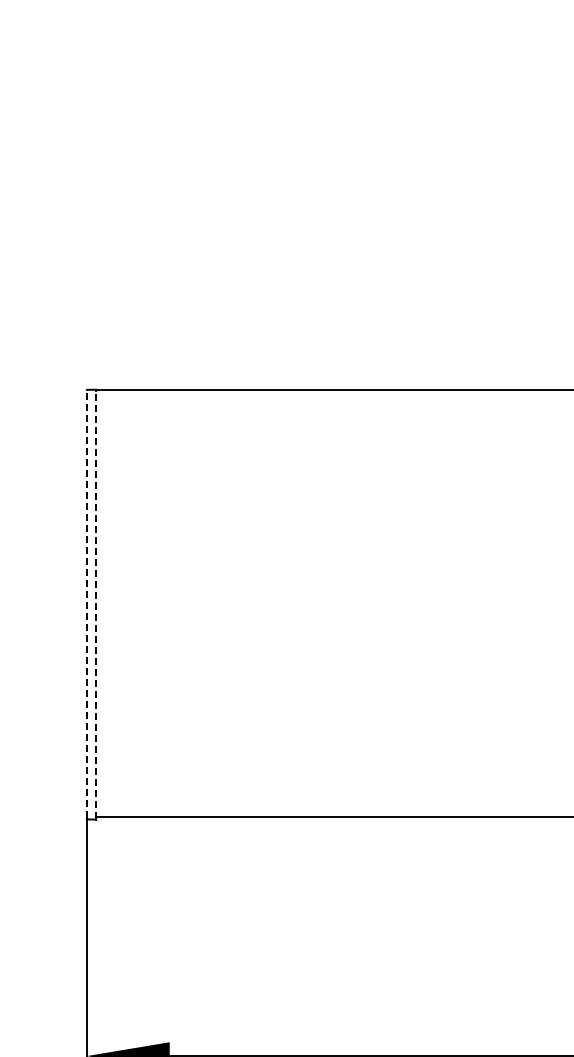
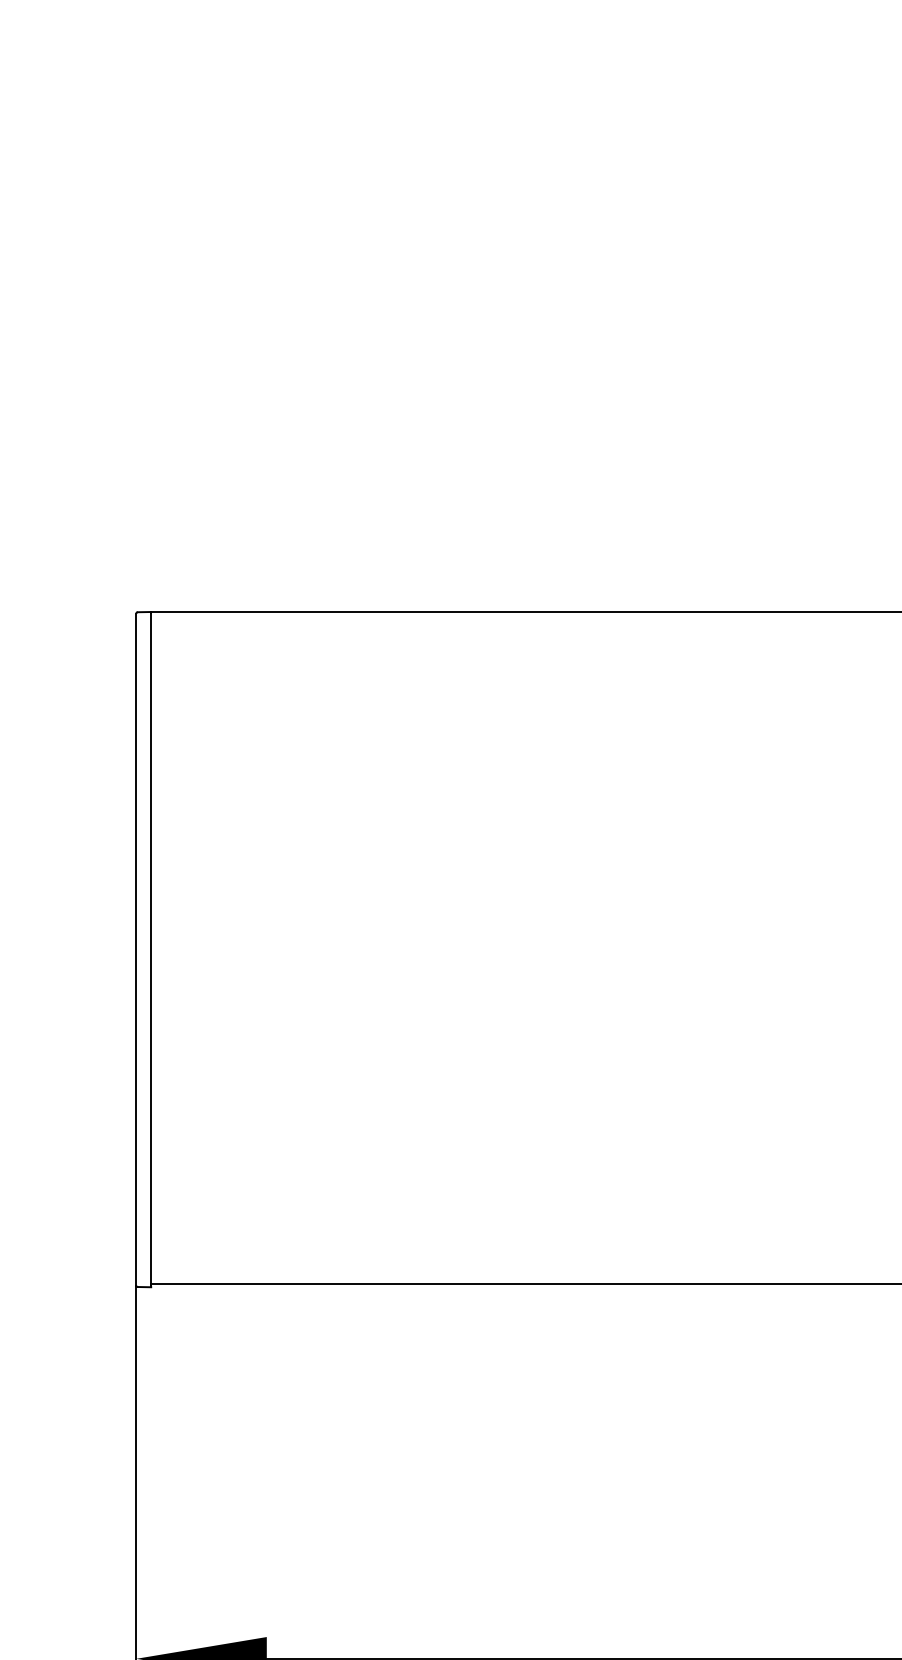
line: (86, 604) -> (136, 949), dashed -> solid
line: (96, 604) -> (151, 949), dashed -> solid

